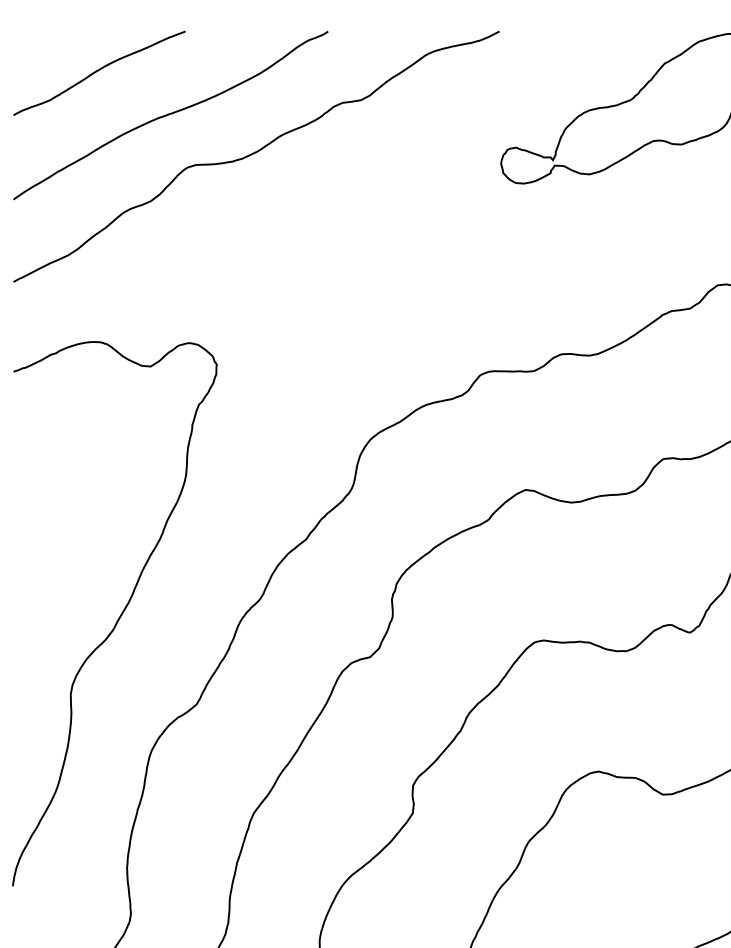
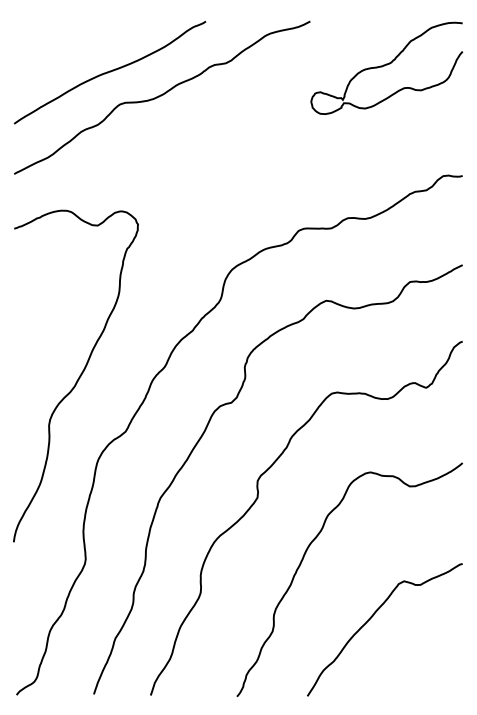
curve: (99, 70) -> (66, 45), removed

